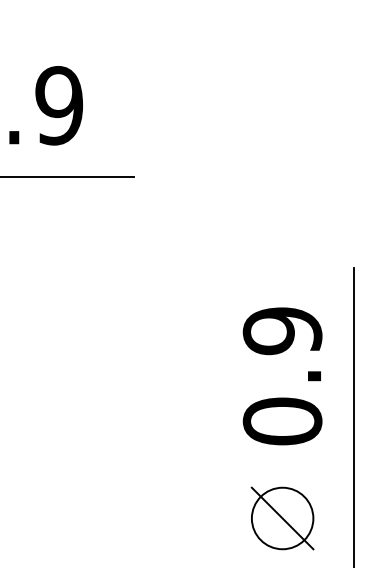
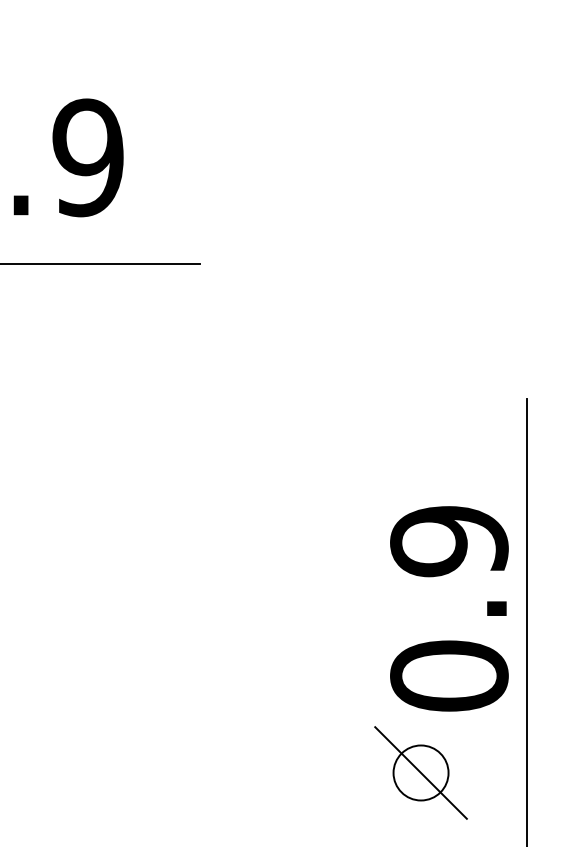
text: (282, 376) -> (449, 609), moved
circle: (282, 518) -> (420, 772), size x0.6

